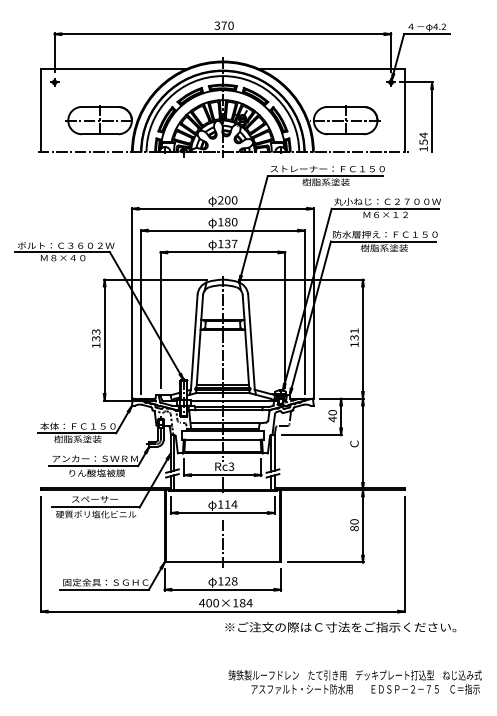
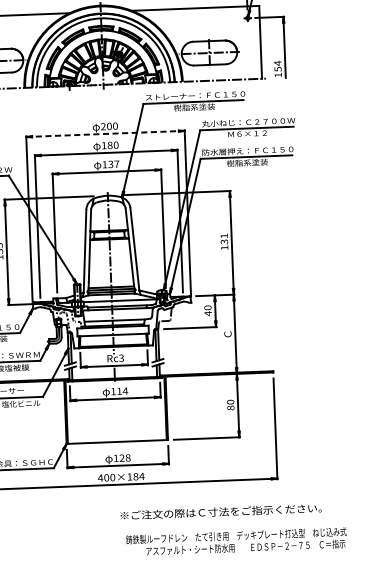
line: (222, 208) -> (105, 133), solid -> dashed
line: (222, 545) -> (116, 427), removed
text: (340, 627) -> (220, 512), moved

